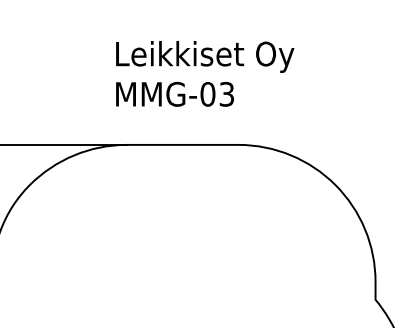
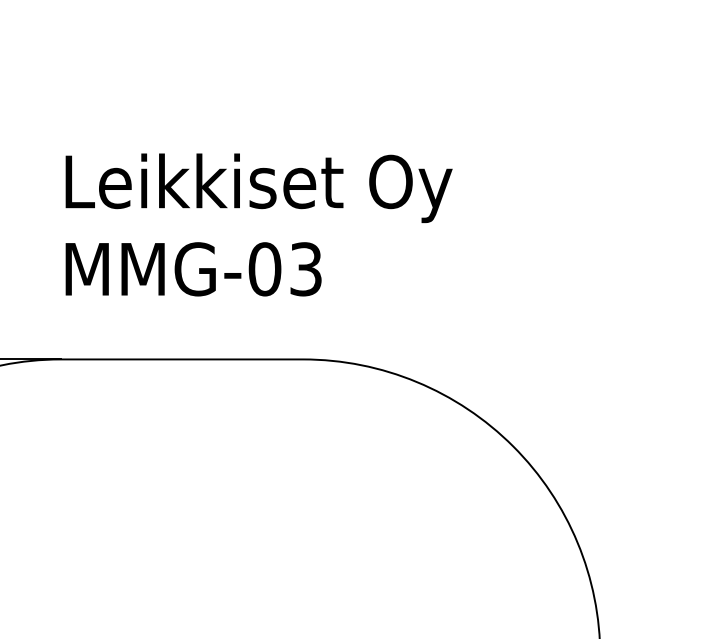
text: (205, 73) -> (259, 224), moved

